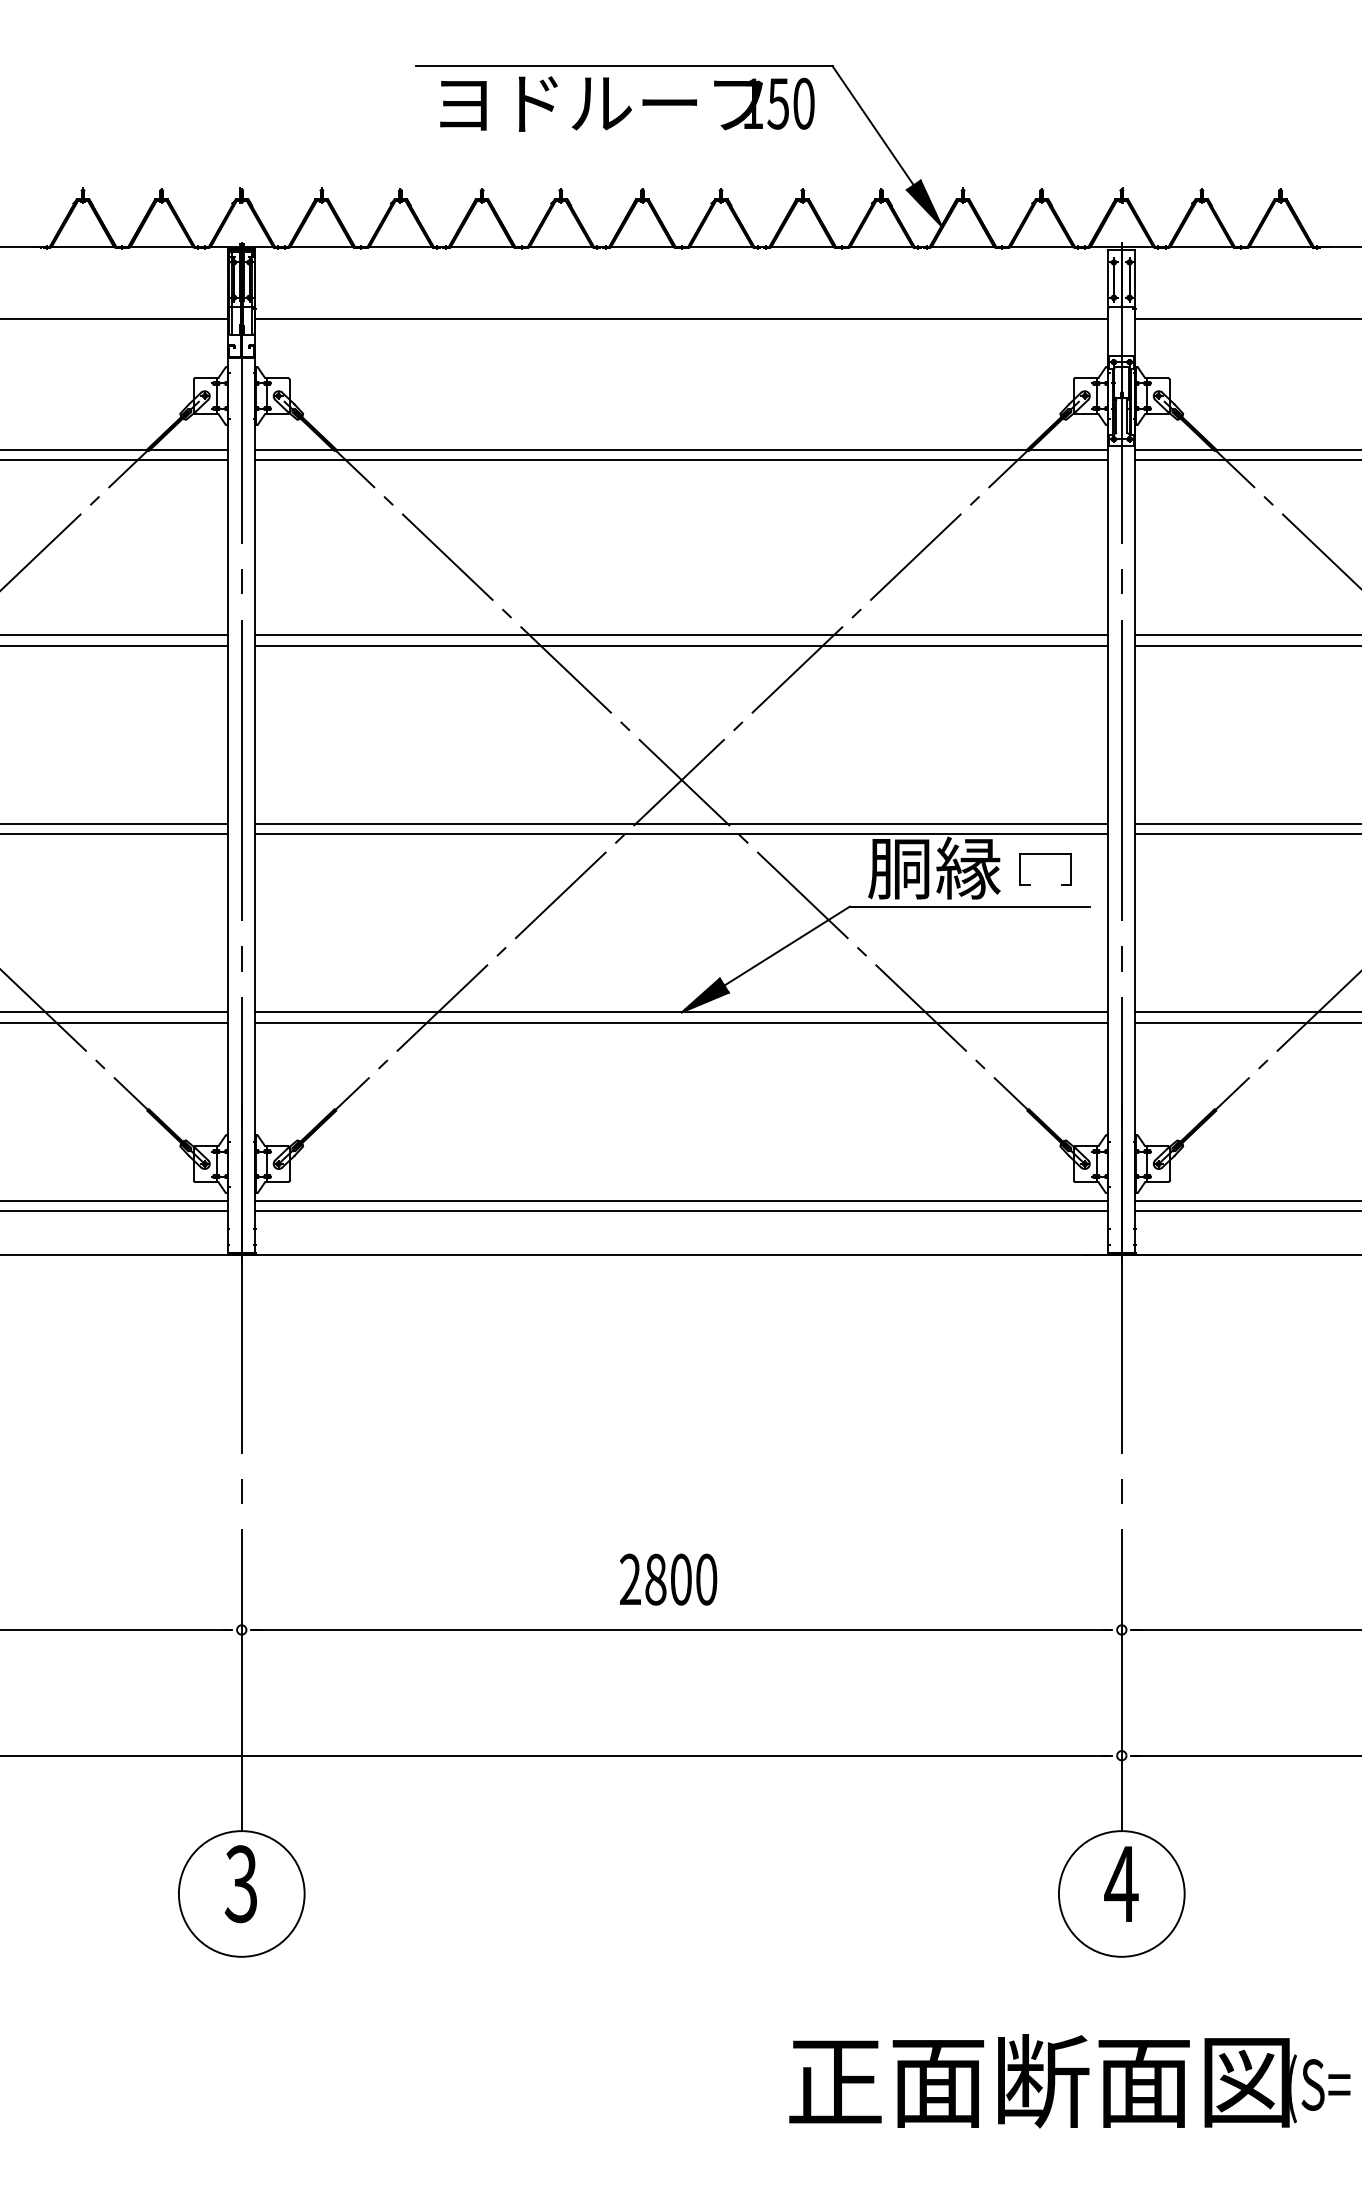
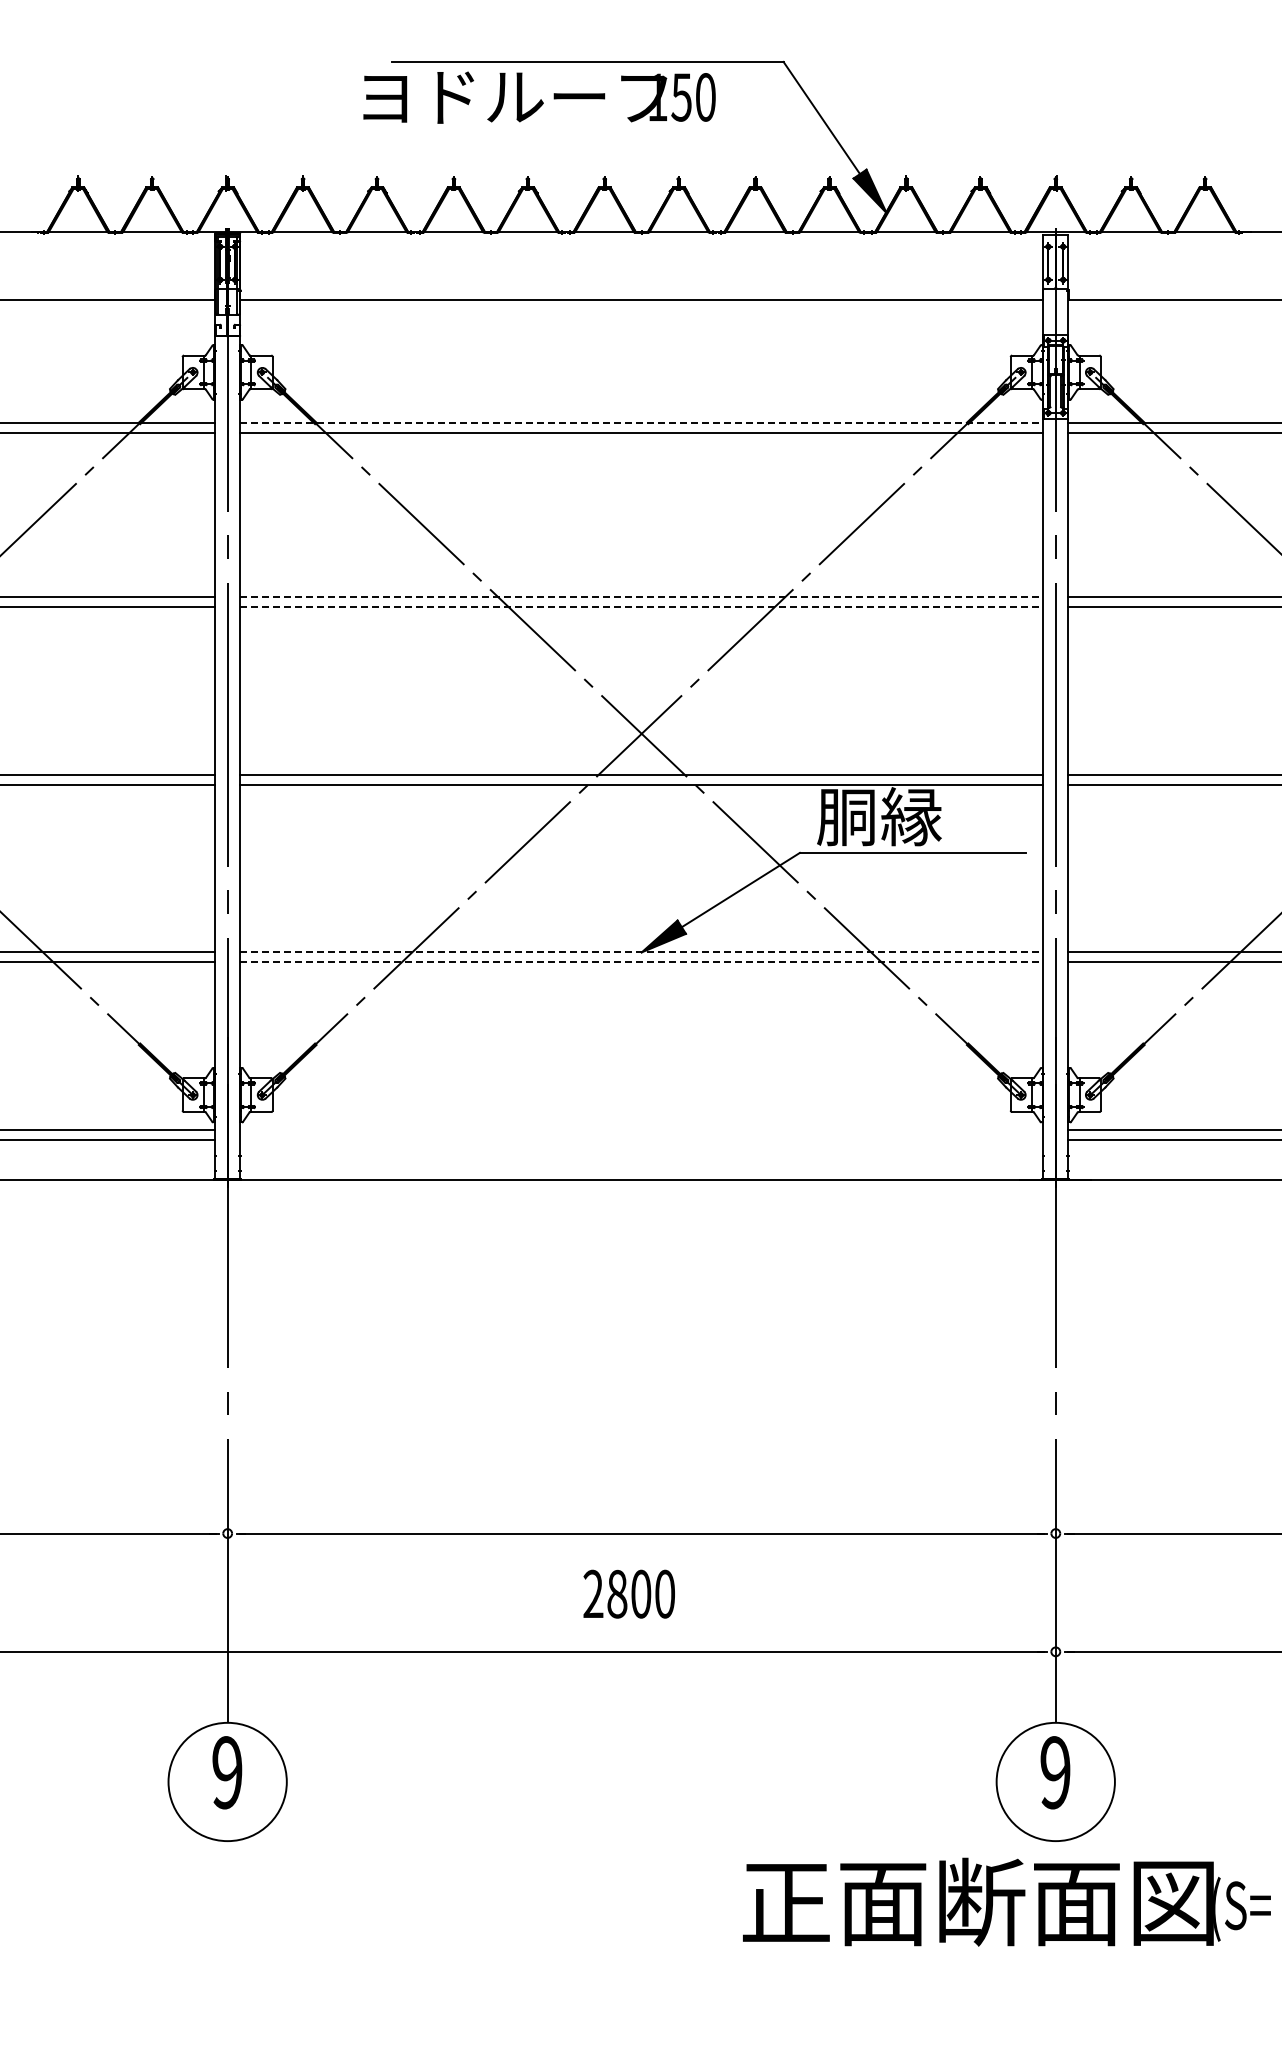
text: (627, 103) -> (539, 97), moved
line: (682, 450) -> (642, 423), solid -> dashed
line: (682, 635) -> (642, 597), solid -> dashed
line: (682, 645) -> (642, 607), solid -> dashed
part: (1044, 854) -> (983, 803), removed
line: (682, 1012) -> (642, 952), solid -> dashed
line: (682, 1023) -> (642, 962), solid -> dashed
line: (681, 1200) -> (641, 1129), removed
line: (681, 1211) -> (641, 1139), removed
text: (667, 1578) -> (628, 1593), moved
text: (240, 1883) -> (226, 1772), 3 -> 9
text: (1121, 1883) -> (1055, 1772), 4 -> 9
text: (1069, 2080) -> (1006, 1901), moved

